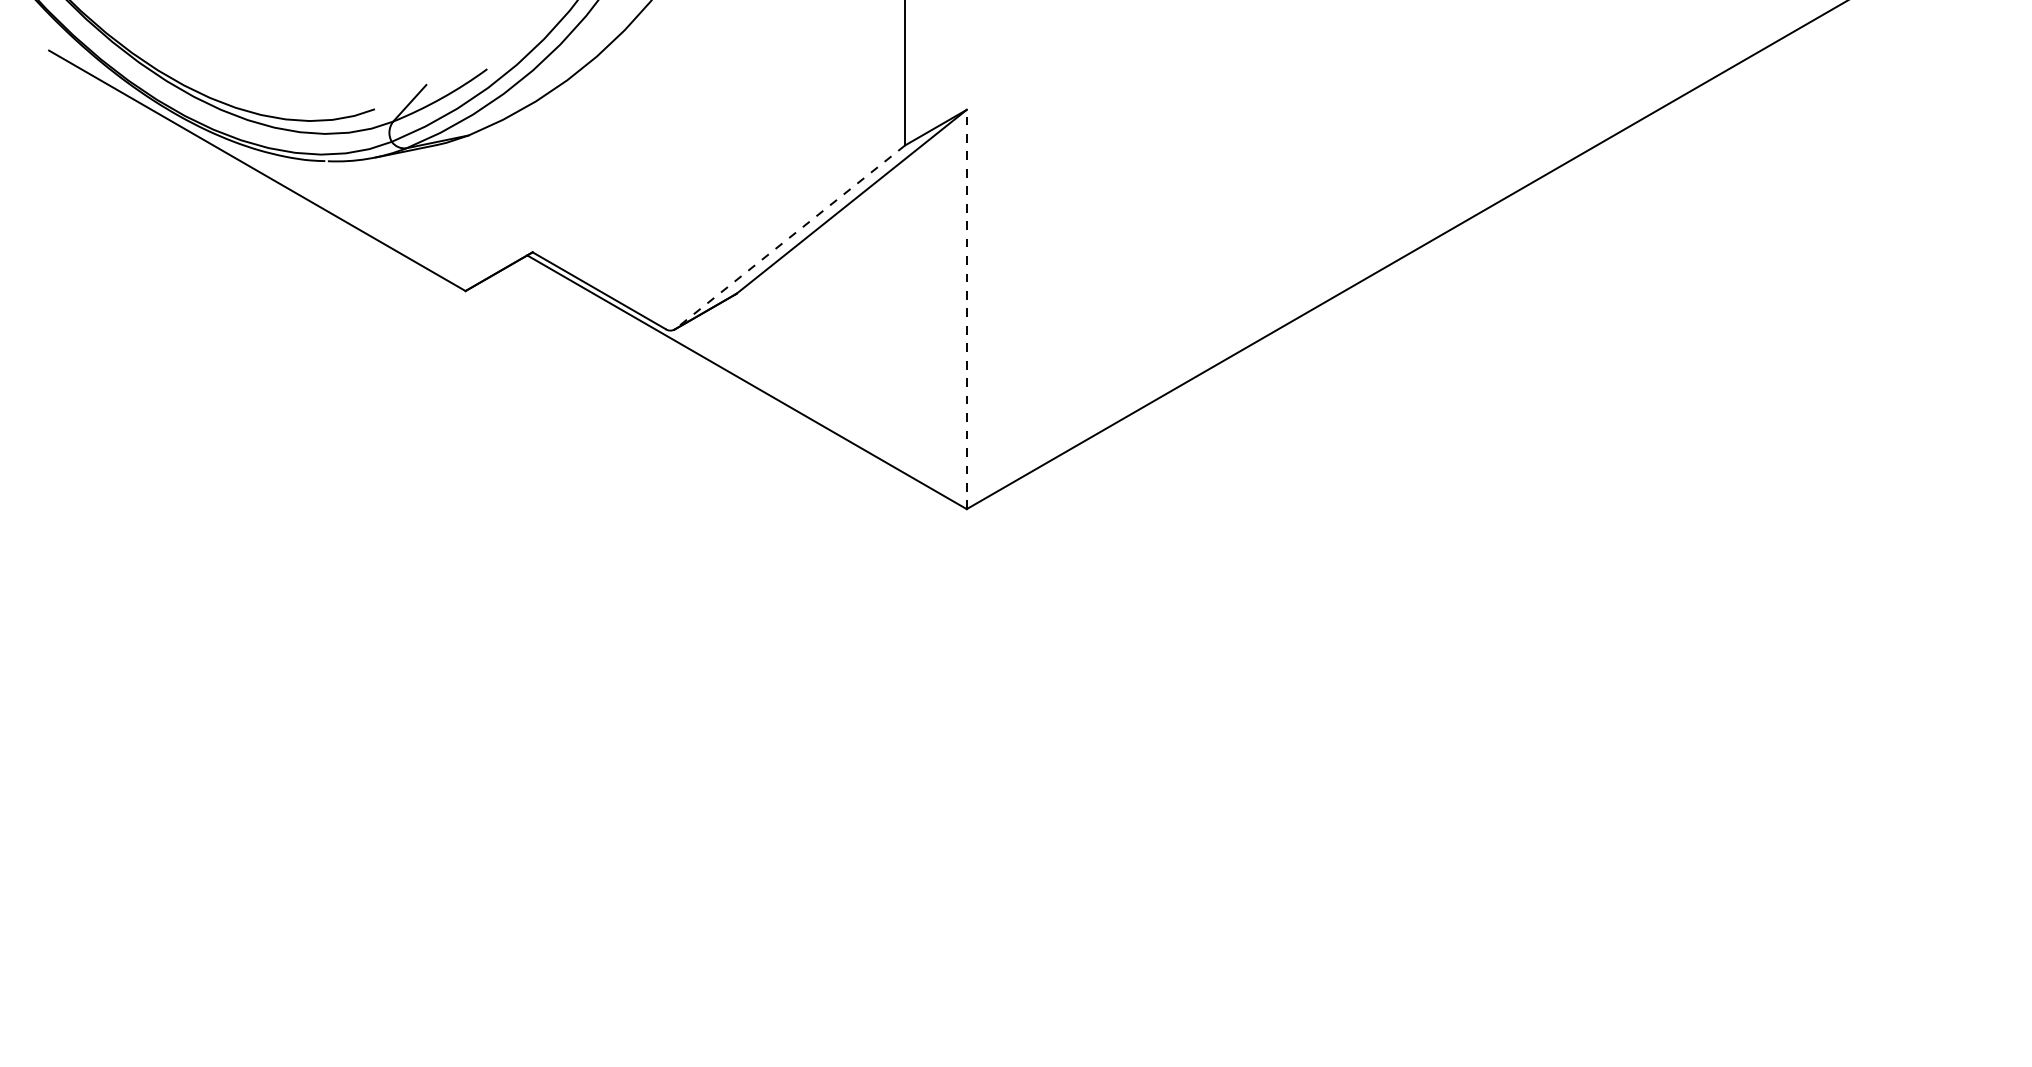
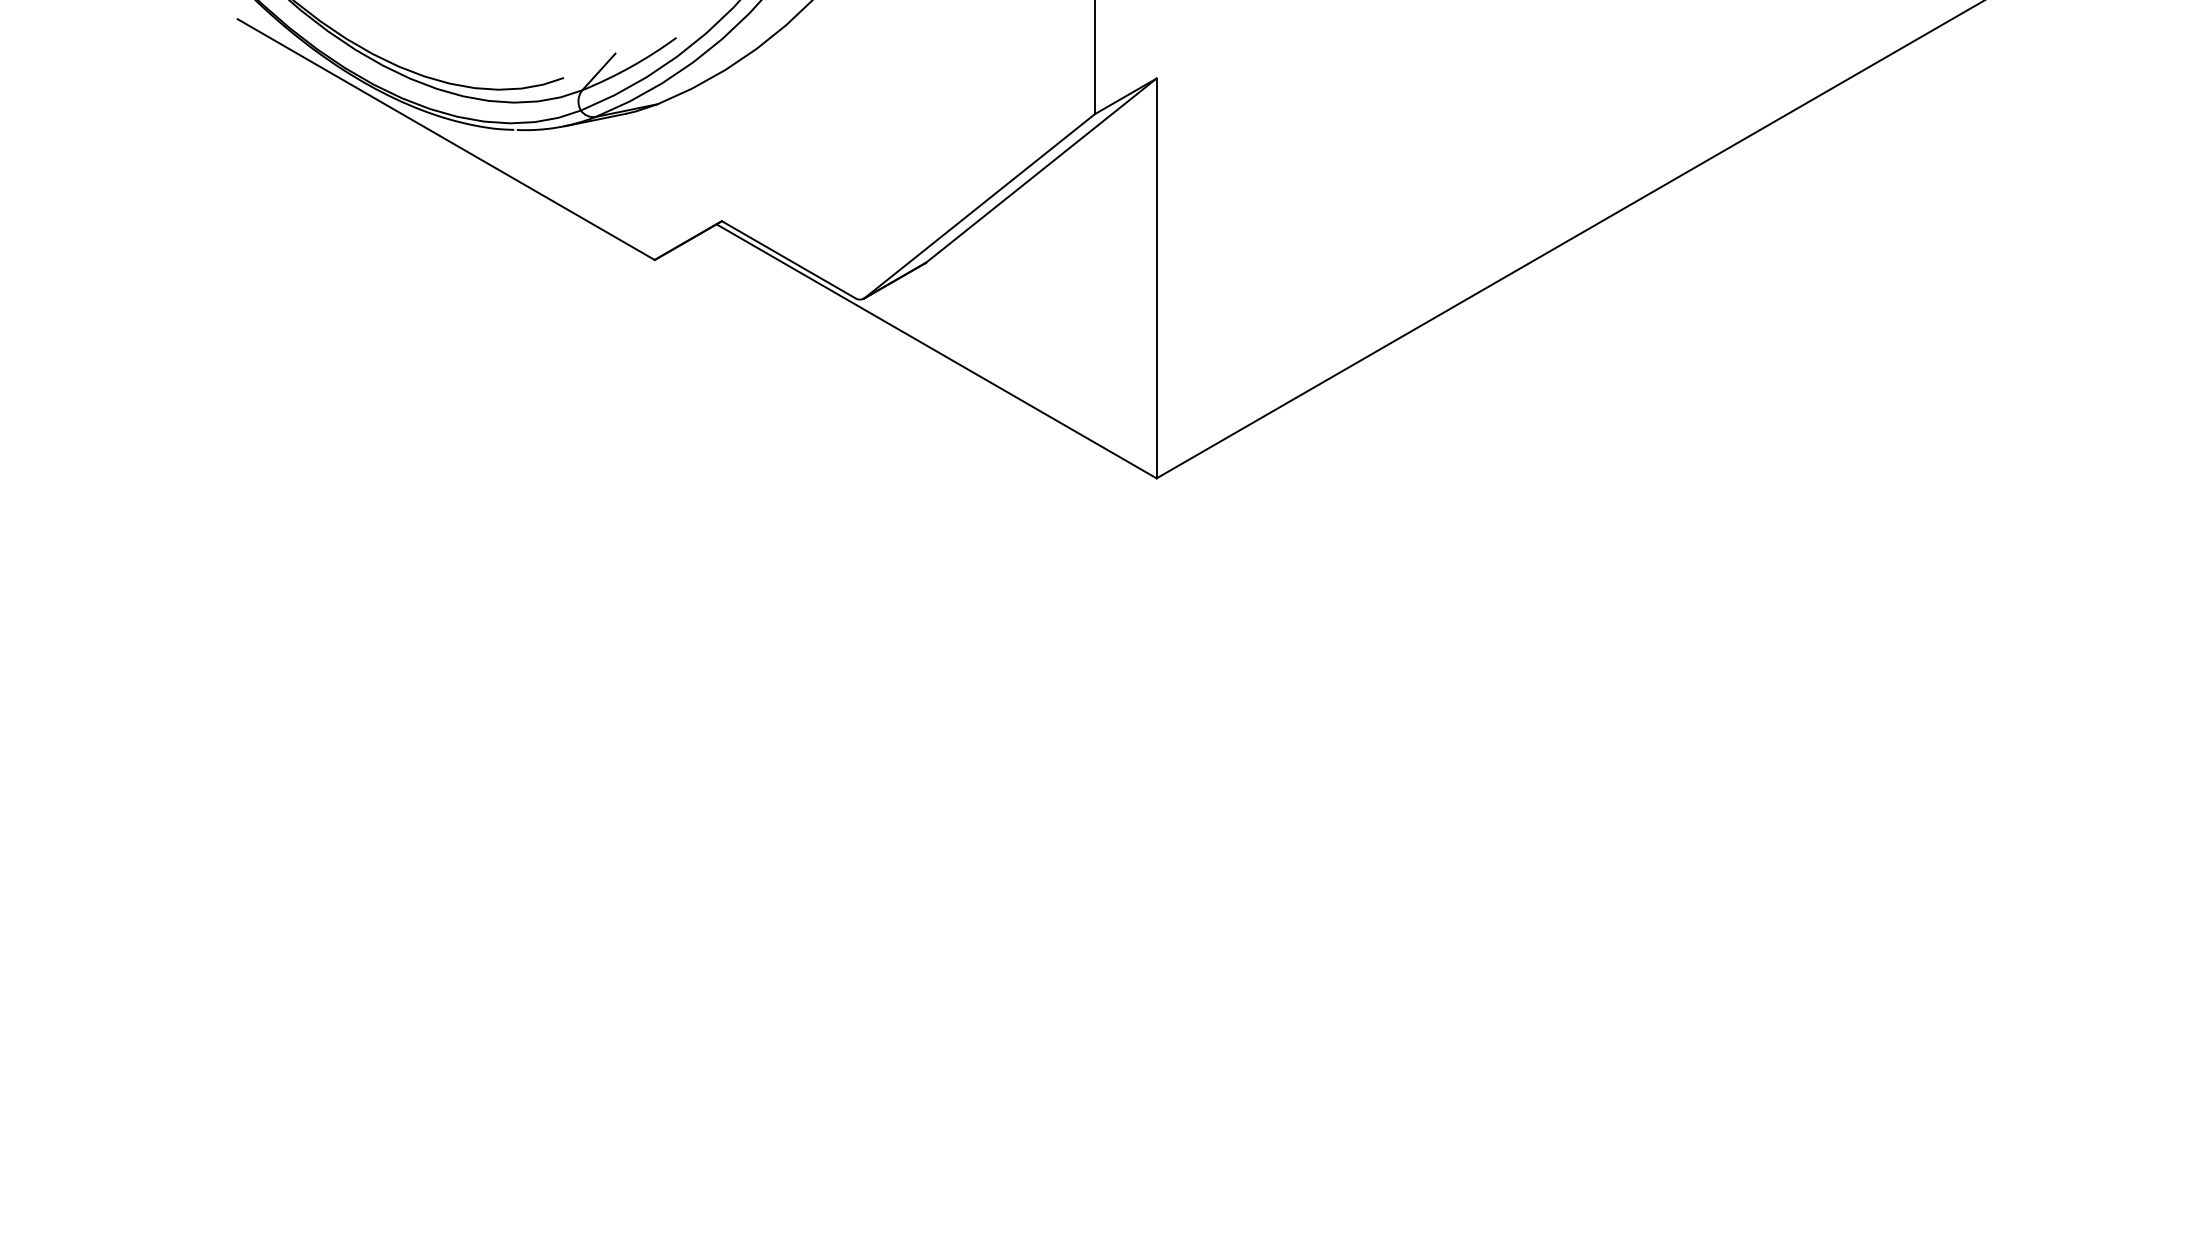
line: (789, 237) -> (979, 206), dashed -> solid
line: (966, 309) -> (1156, 278), dashed -> solid

